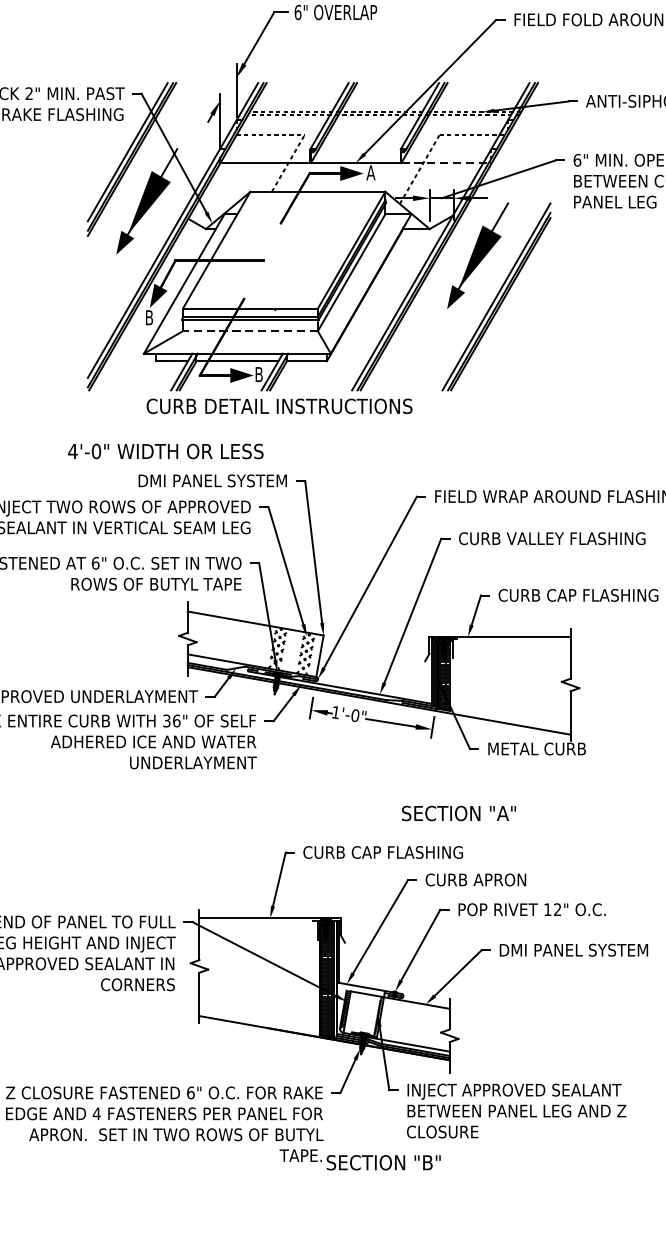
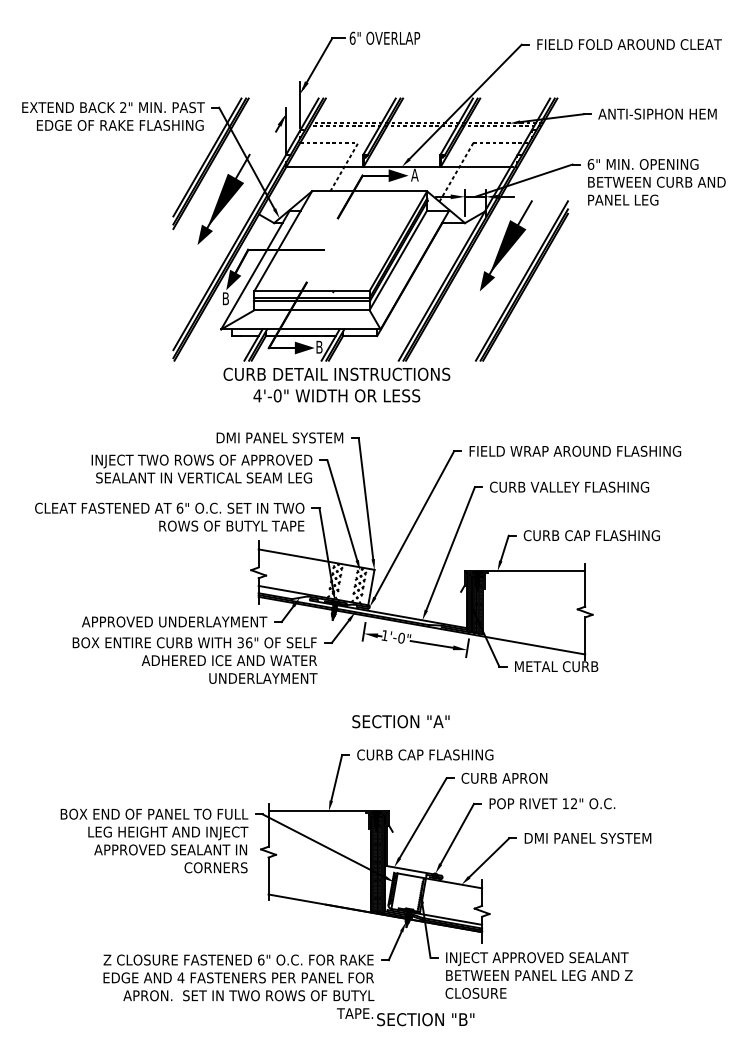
line: (442, 162) -> (475, 166), dashed -> solid
line: (250, 331) -> (312, 310), dashed -> solid
text: (165, 451) -> (336, 395), moved
text: (458, 813) -> (400, 721), moved

